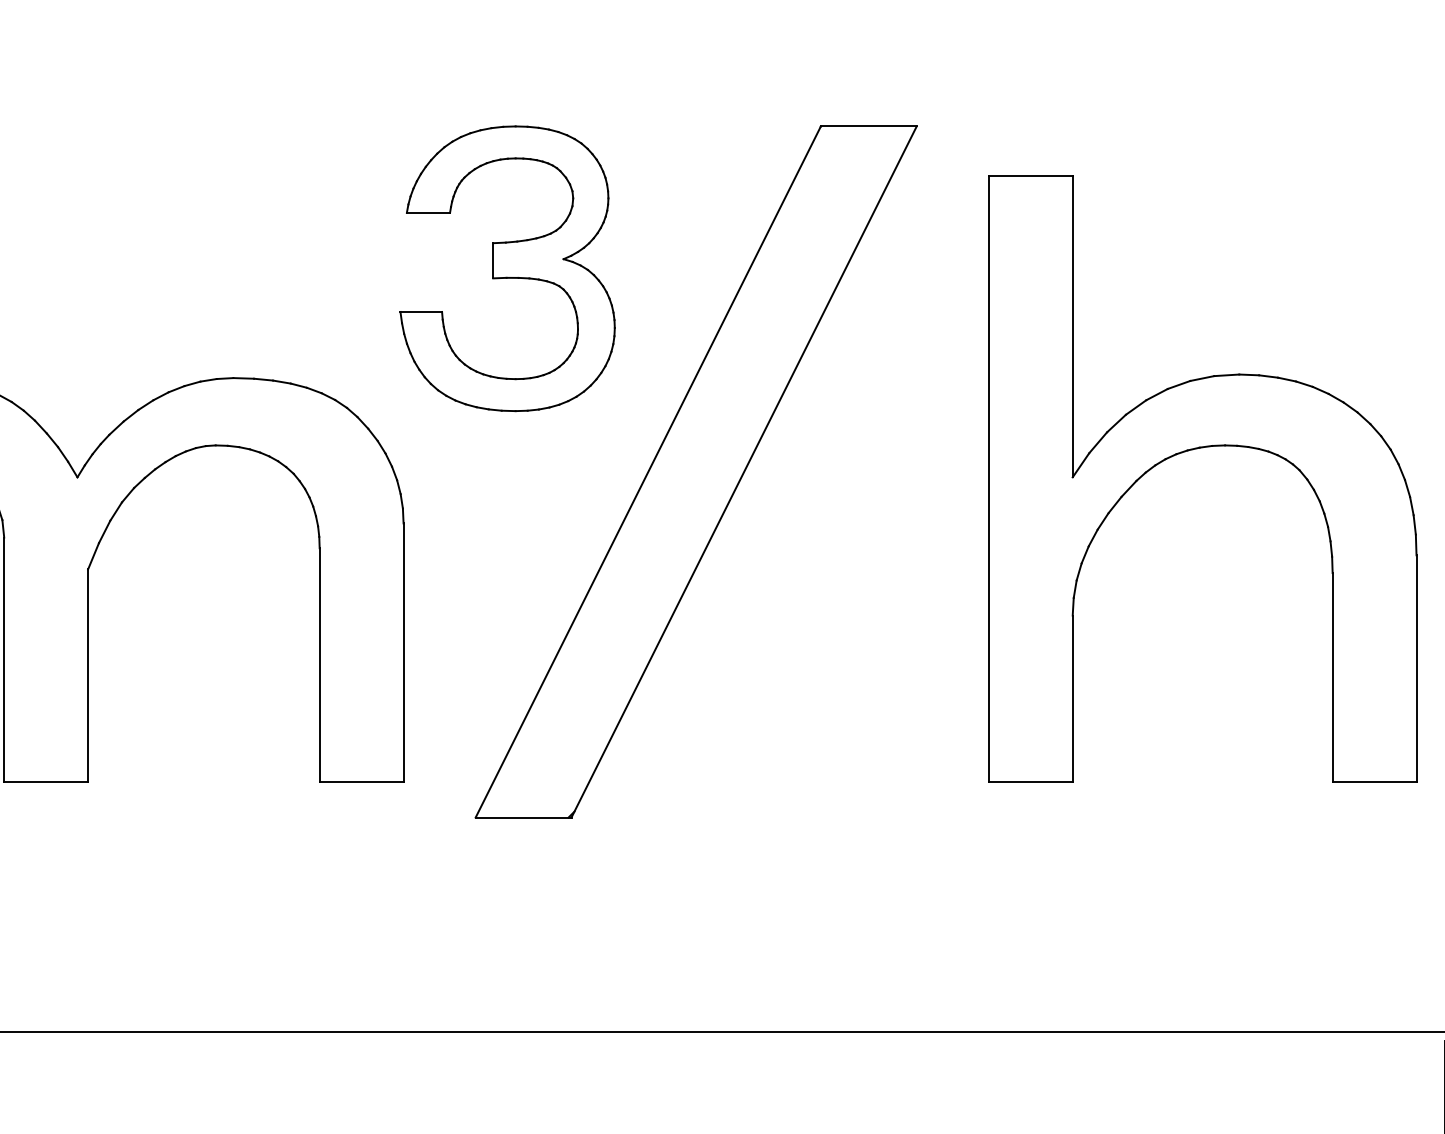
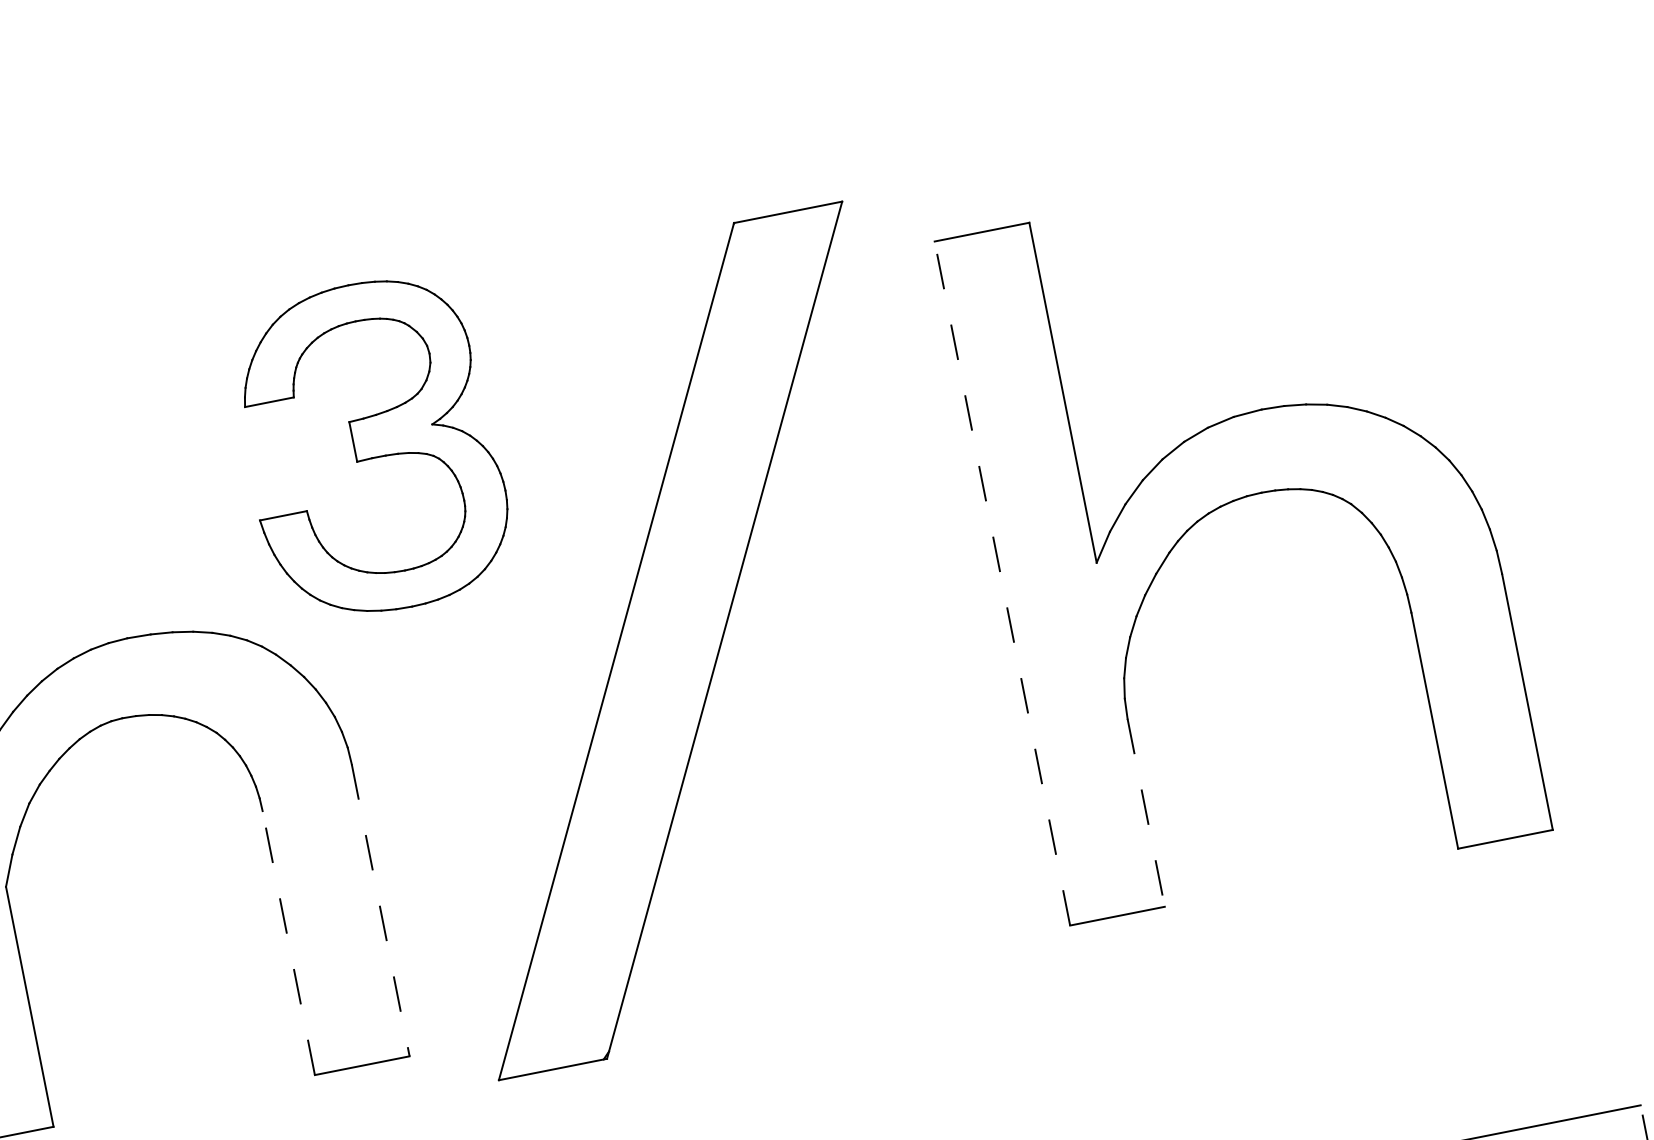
part: (507, 268) -> (371, 447), moved
line: (988, 478) -> (1001, 582), solid -> dashed
line: (403, 653) -> (380, 911), solid -> dashed
line: (319, 665) -> (288, 943), solid -> dashed
line: (1072, 699) -> (1146, 813), solid -> dashed

